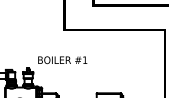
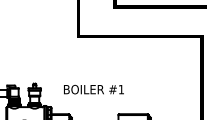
text: (62, 60) -> (93, 89), moved

